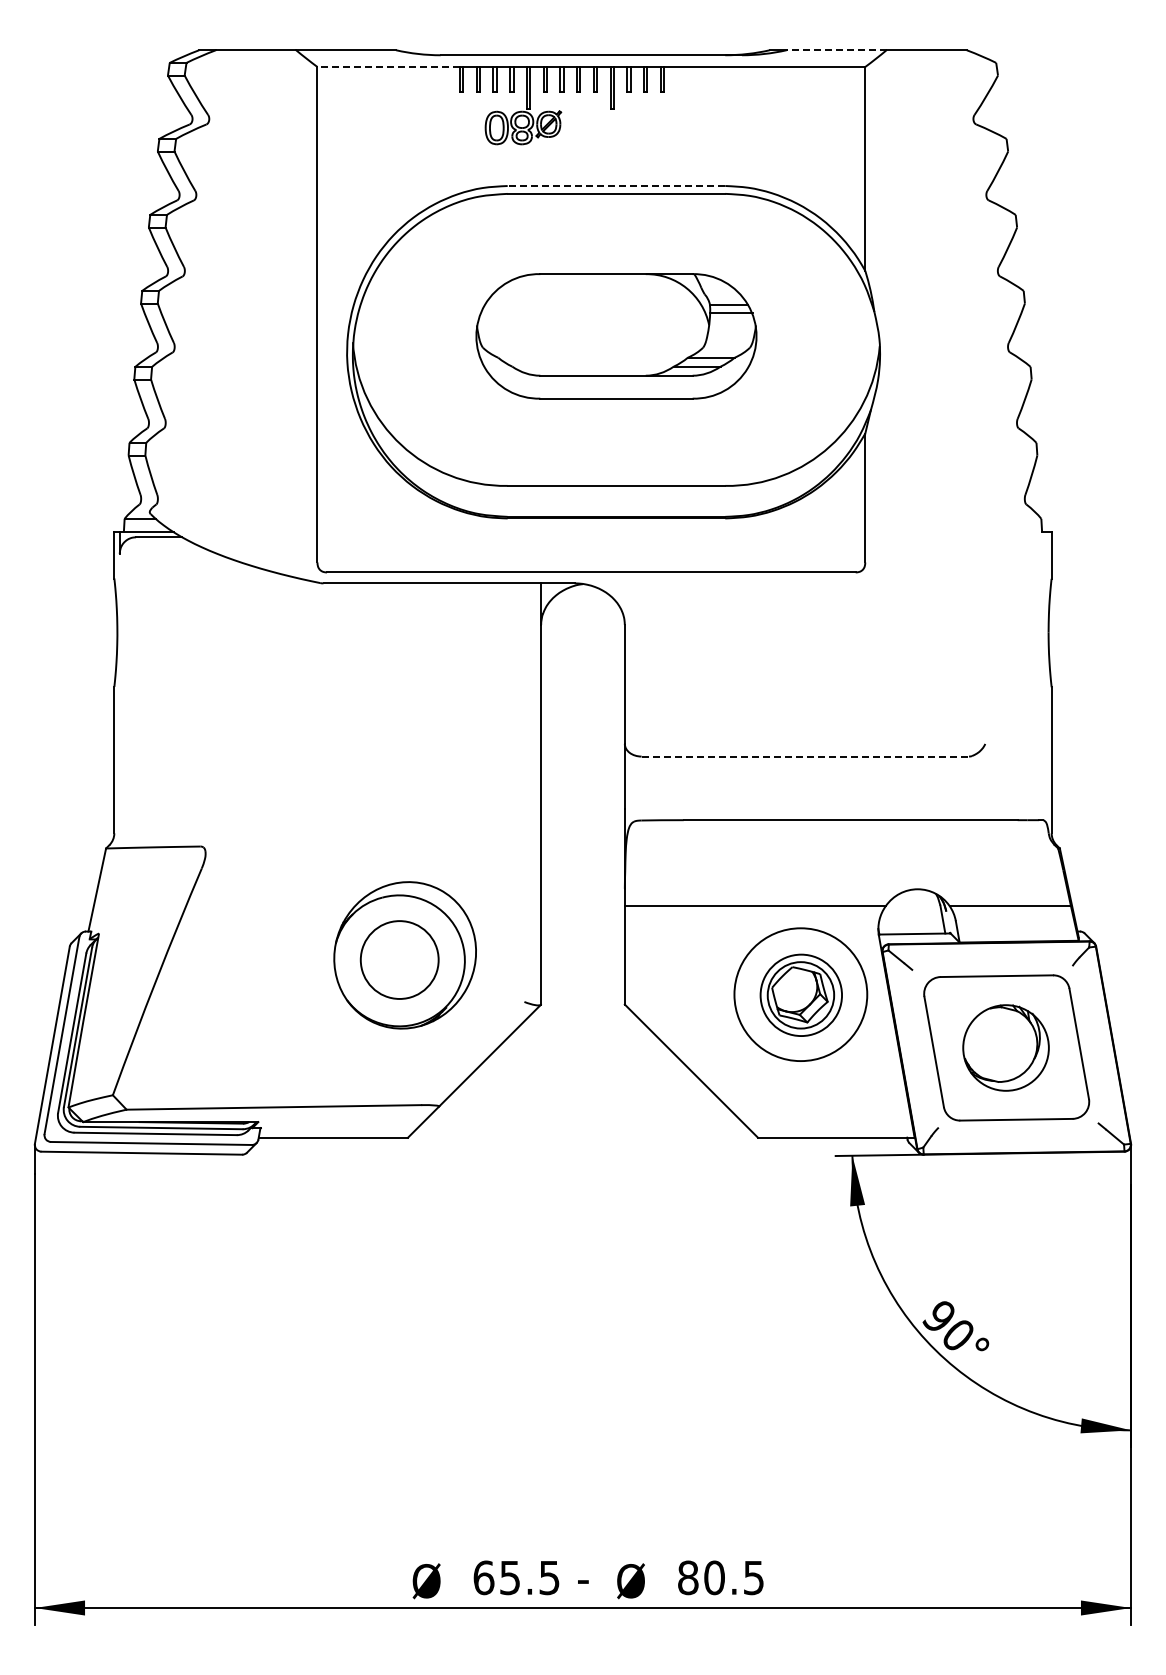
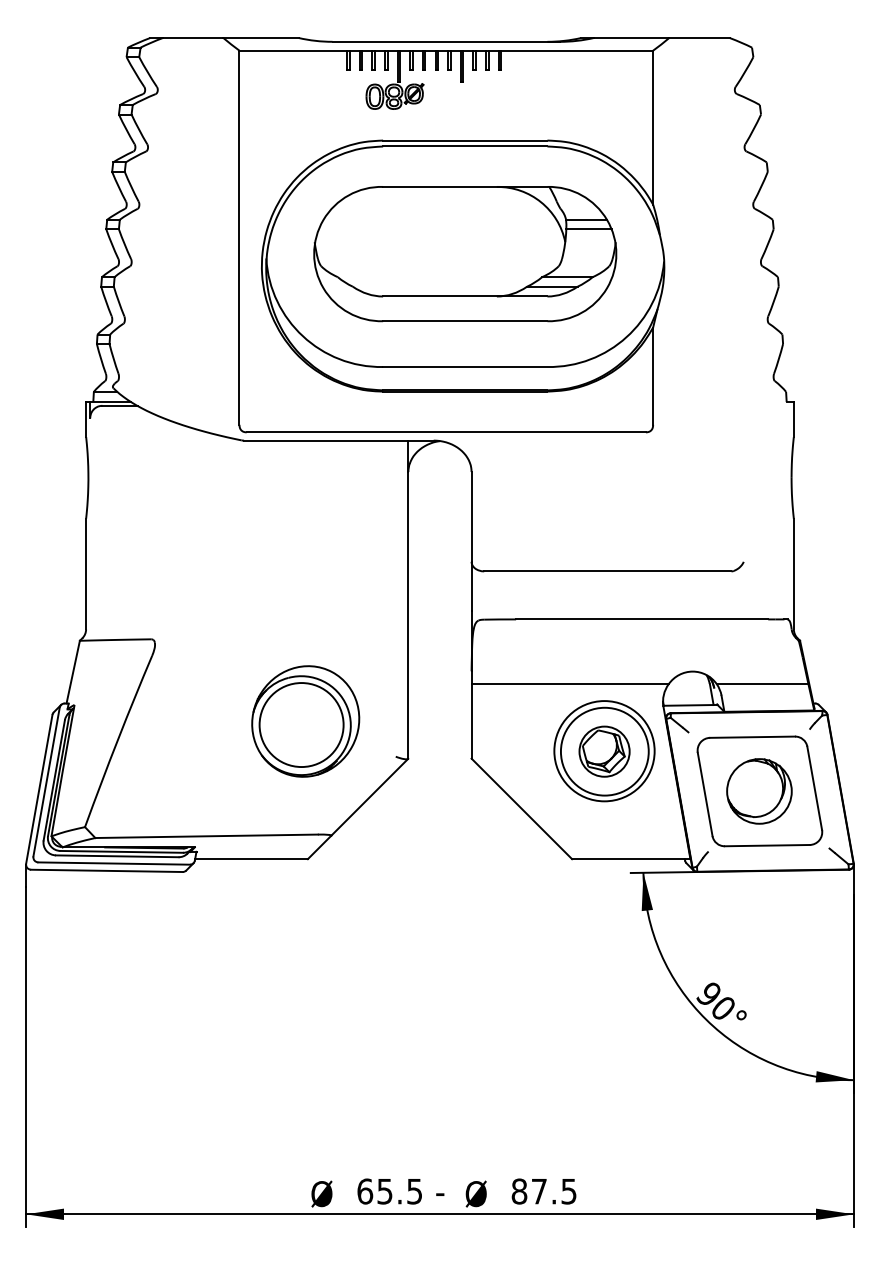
line: (836, 50) -> (631, 38), dashed -> solid
line: (388, 66) -> (293, 50), dashed -> solid
line: (616, 186) -> (465, 140), dashed -> solid
part: (616, 336) -> (465, 254), size x1.43
line: (805, 756) -> (608, 571), dashed -> solid
circle: (399, 959) -> (301, 724), size x1.43
circle: (801, 995) -> (604, 751), size x1.43
text: (714, 1577) -> (539, 1191), 80.5 -> 87.5

